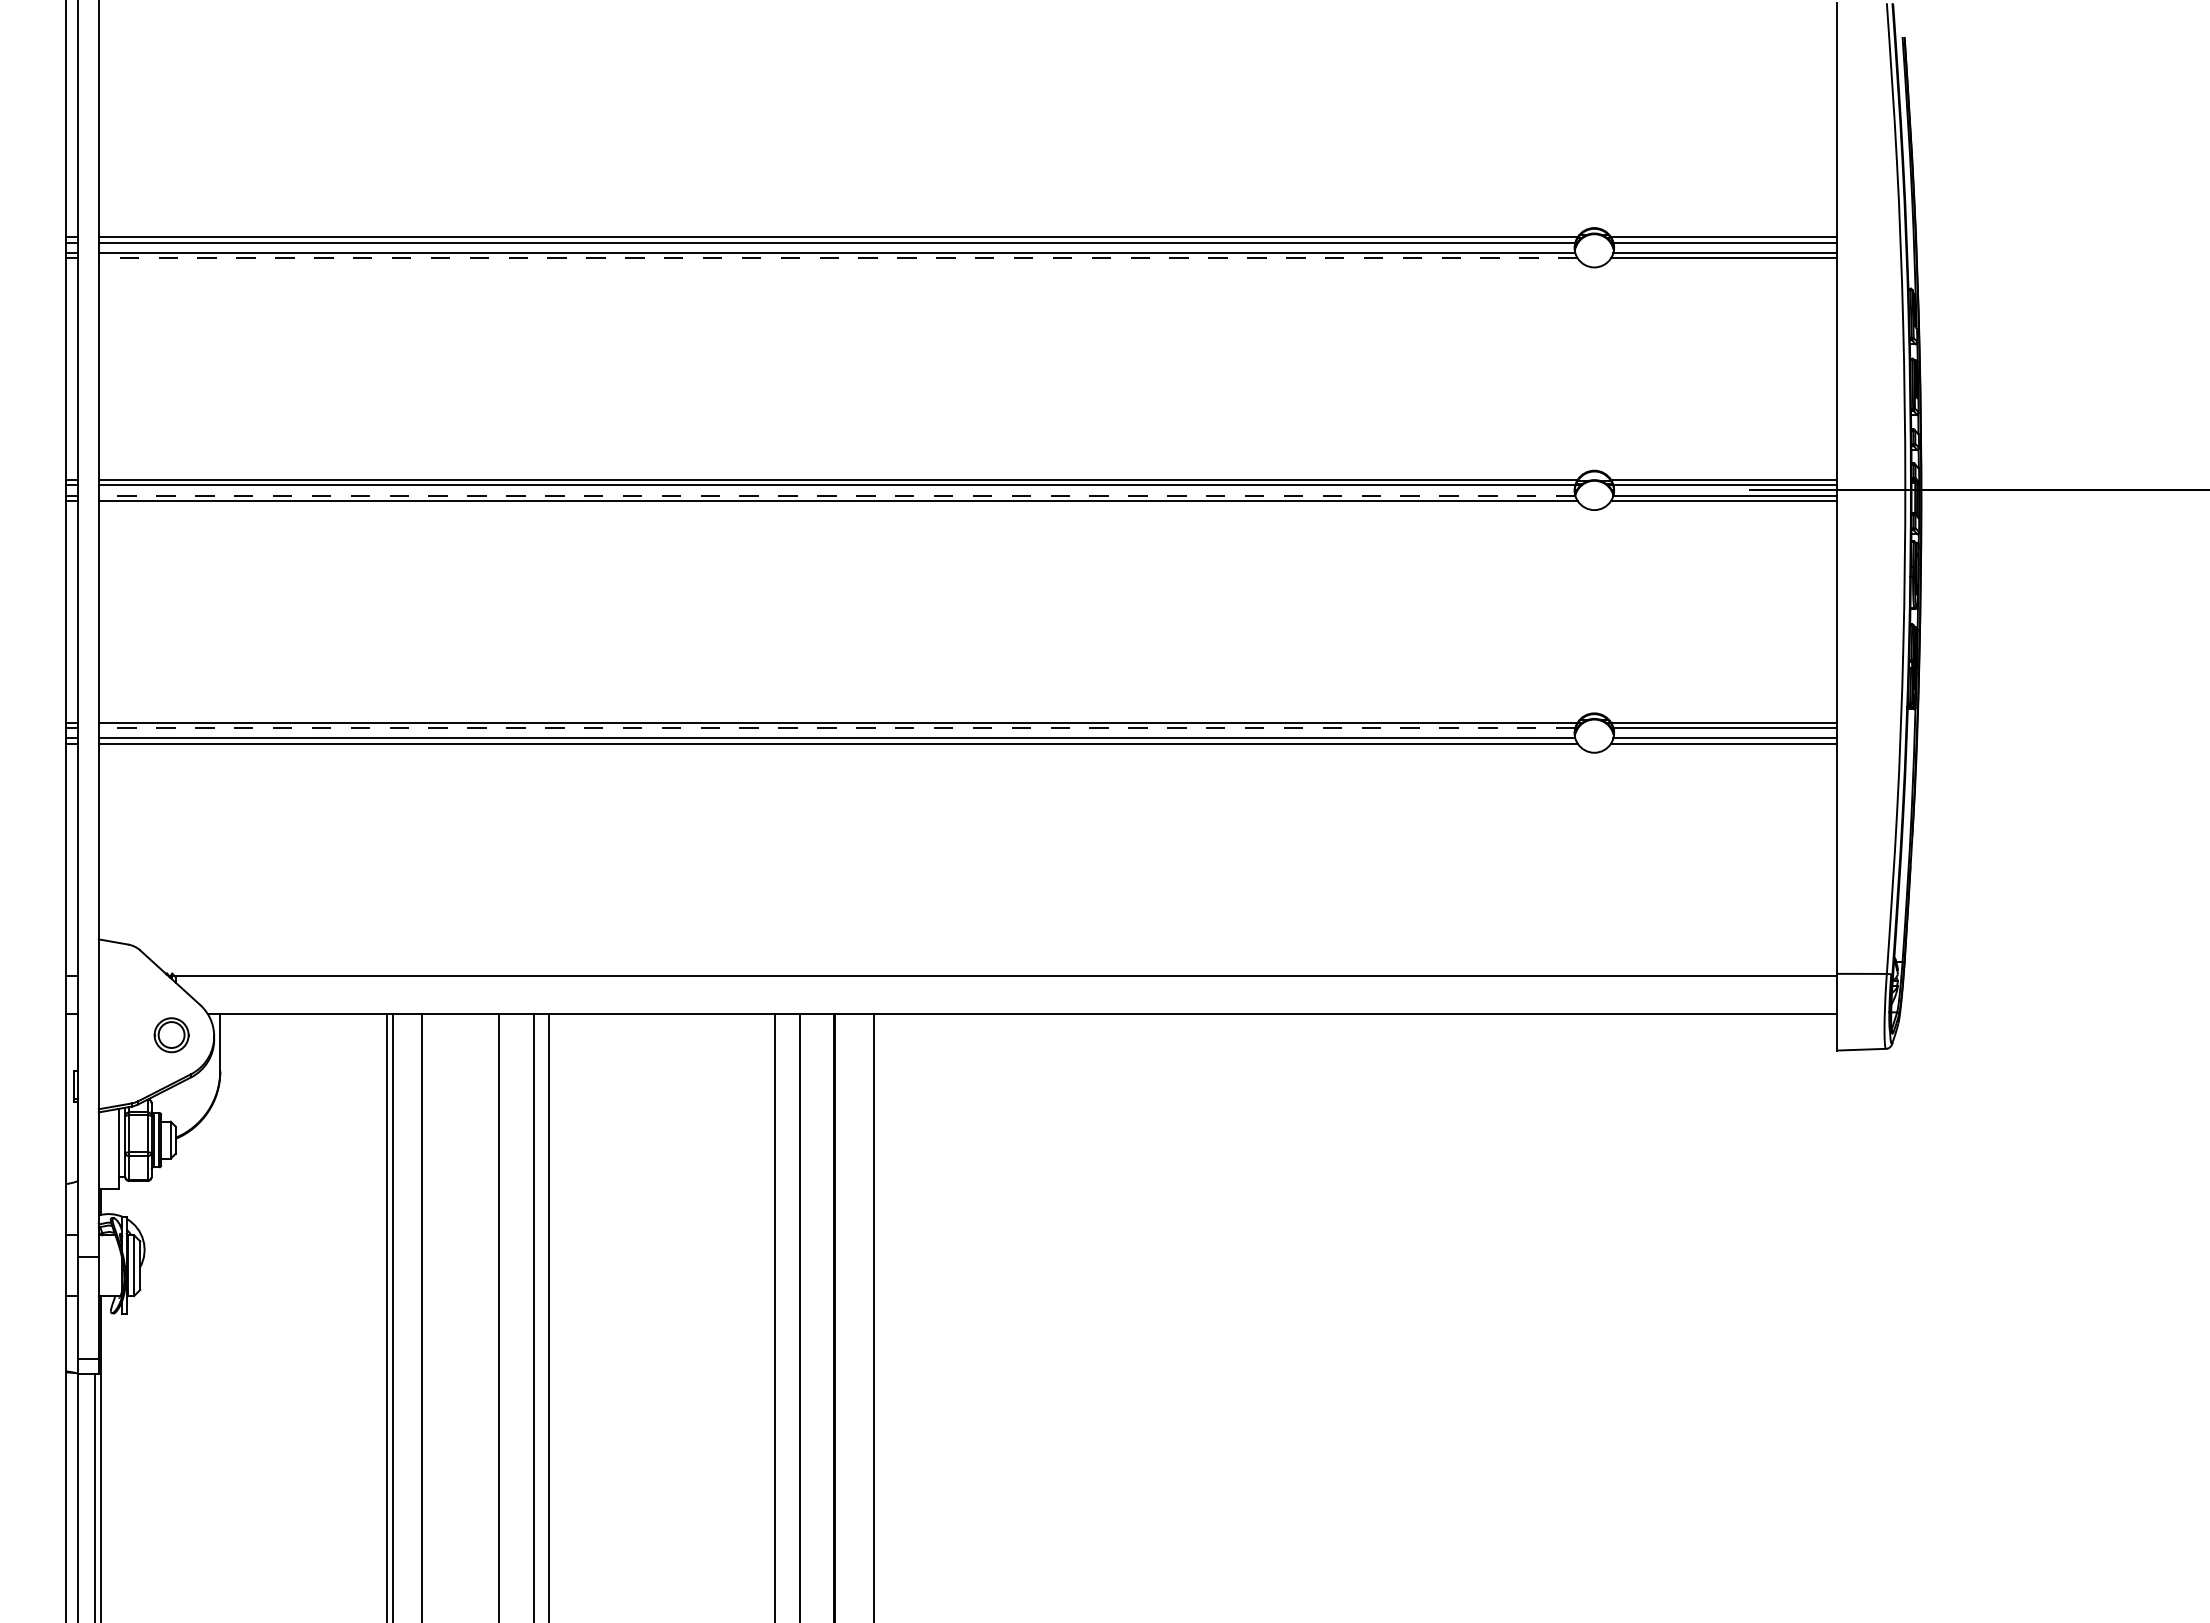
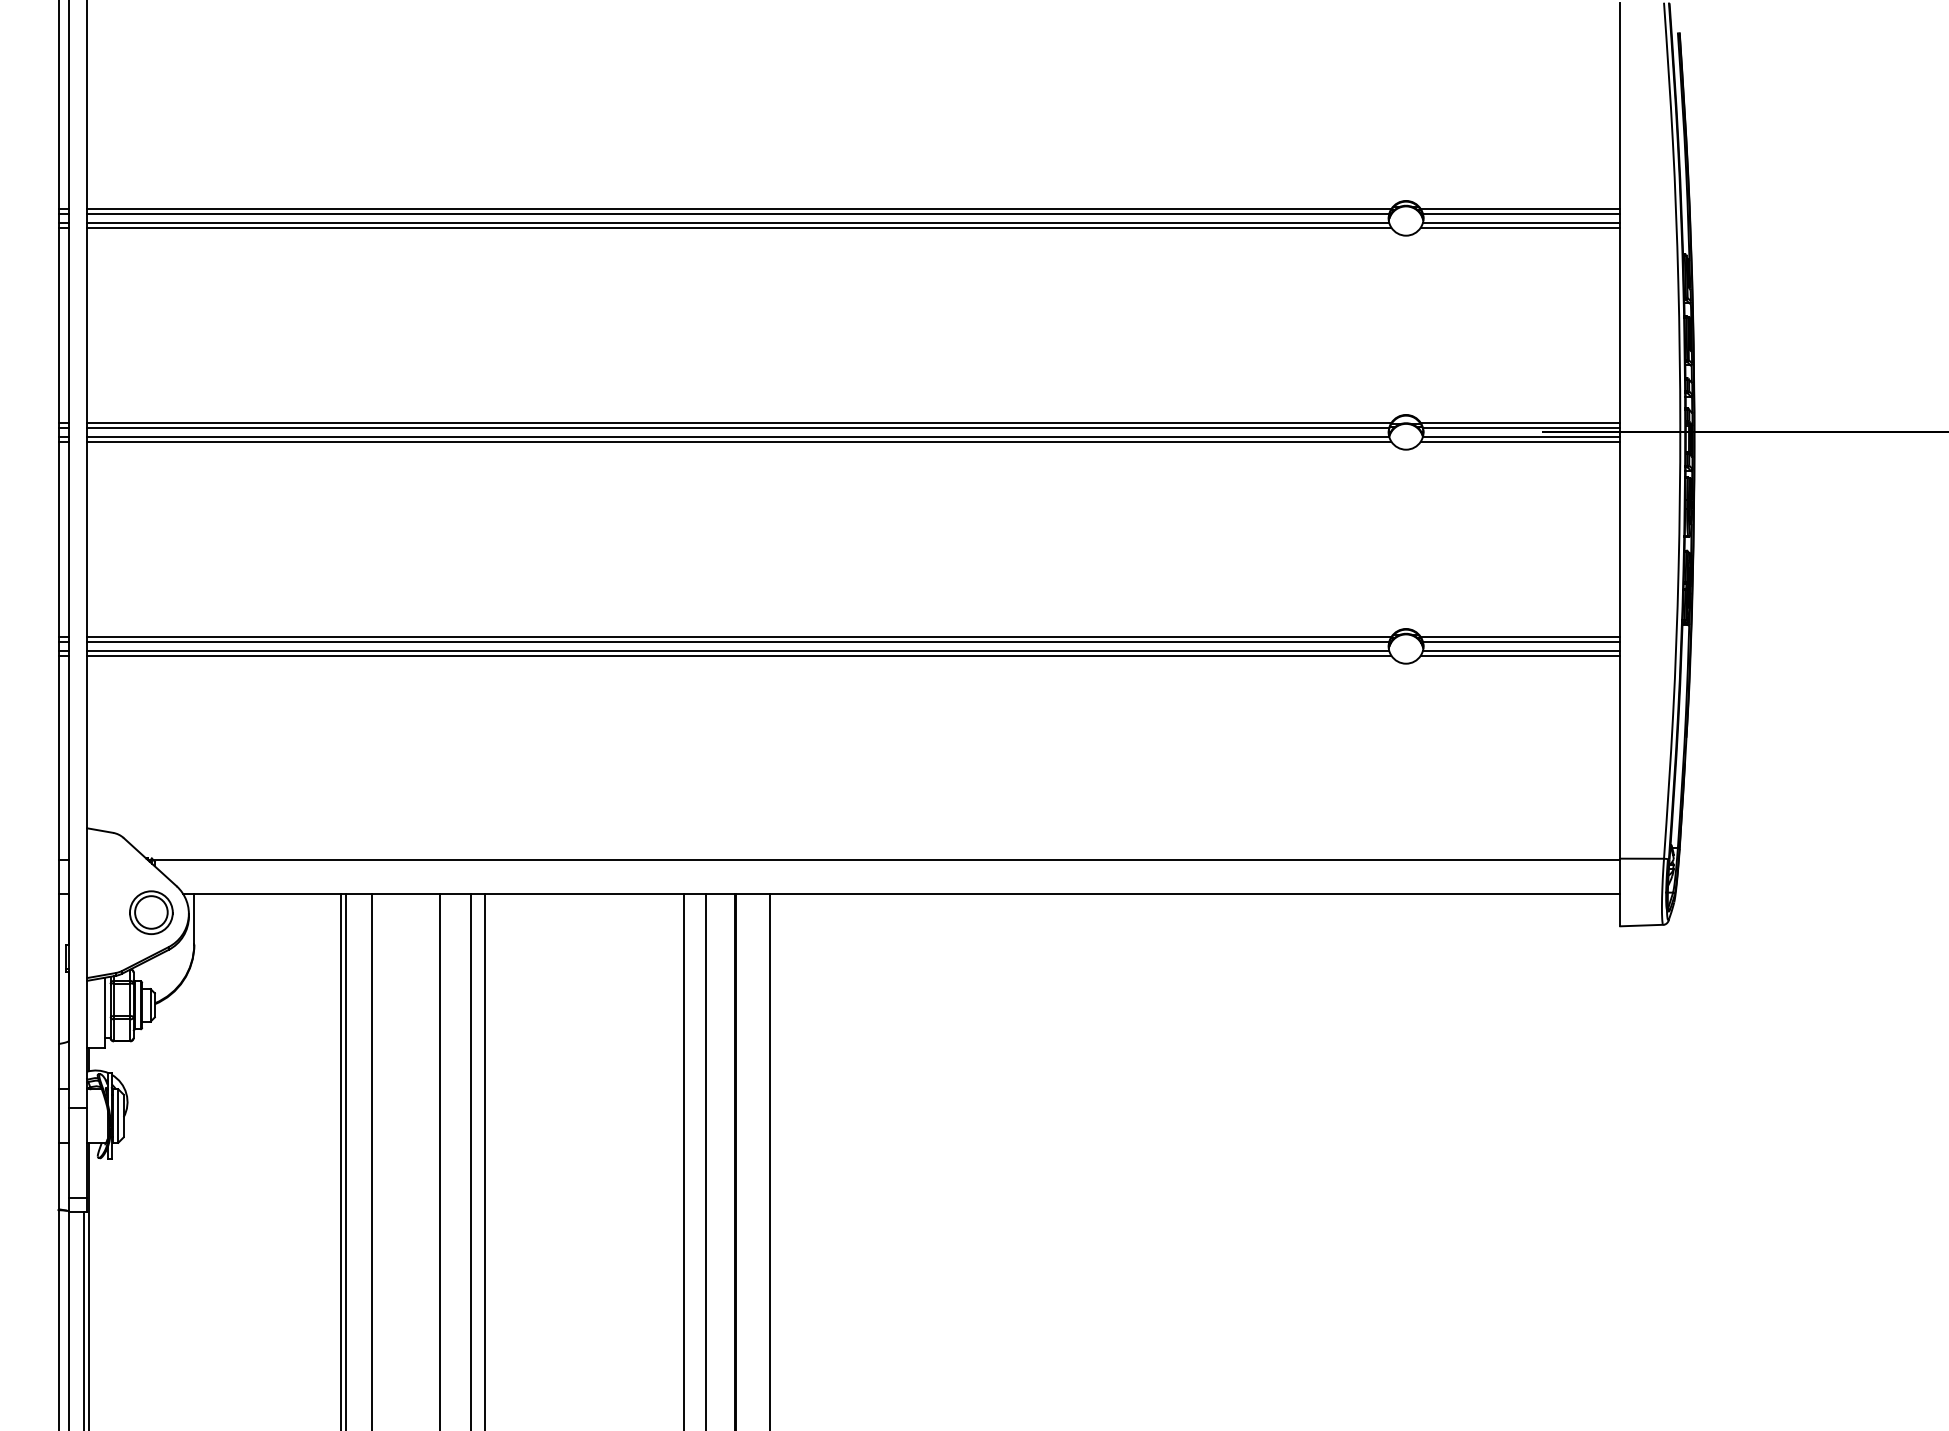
line: (837, 258) -> (738, 227), dashed -> solid
line: (836, 495) -> (737, 436), dashed -> solid
line: (836, 727) -> (737, 641), dashed -> solid
part: (171, 1035) -> (151, 913), size x1.43

